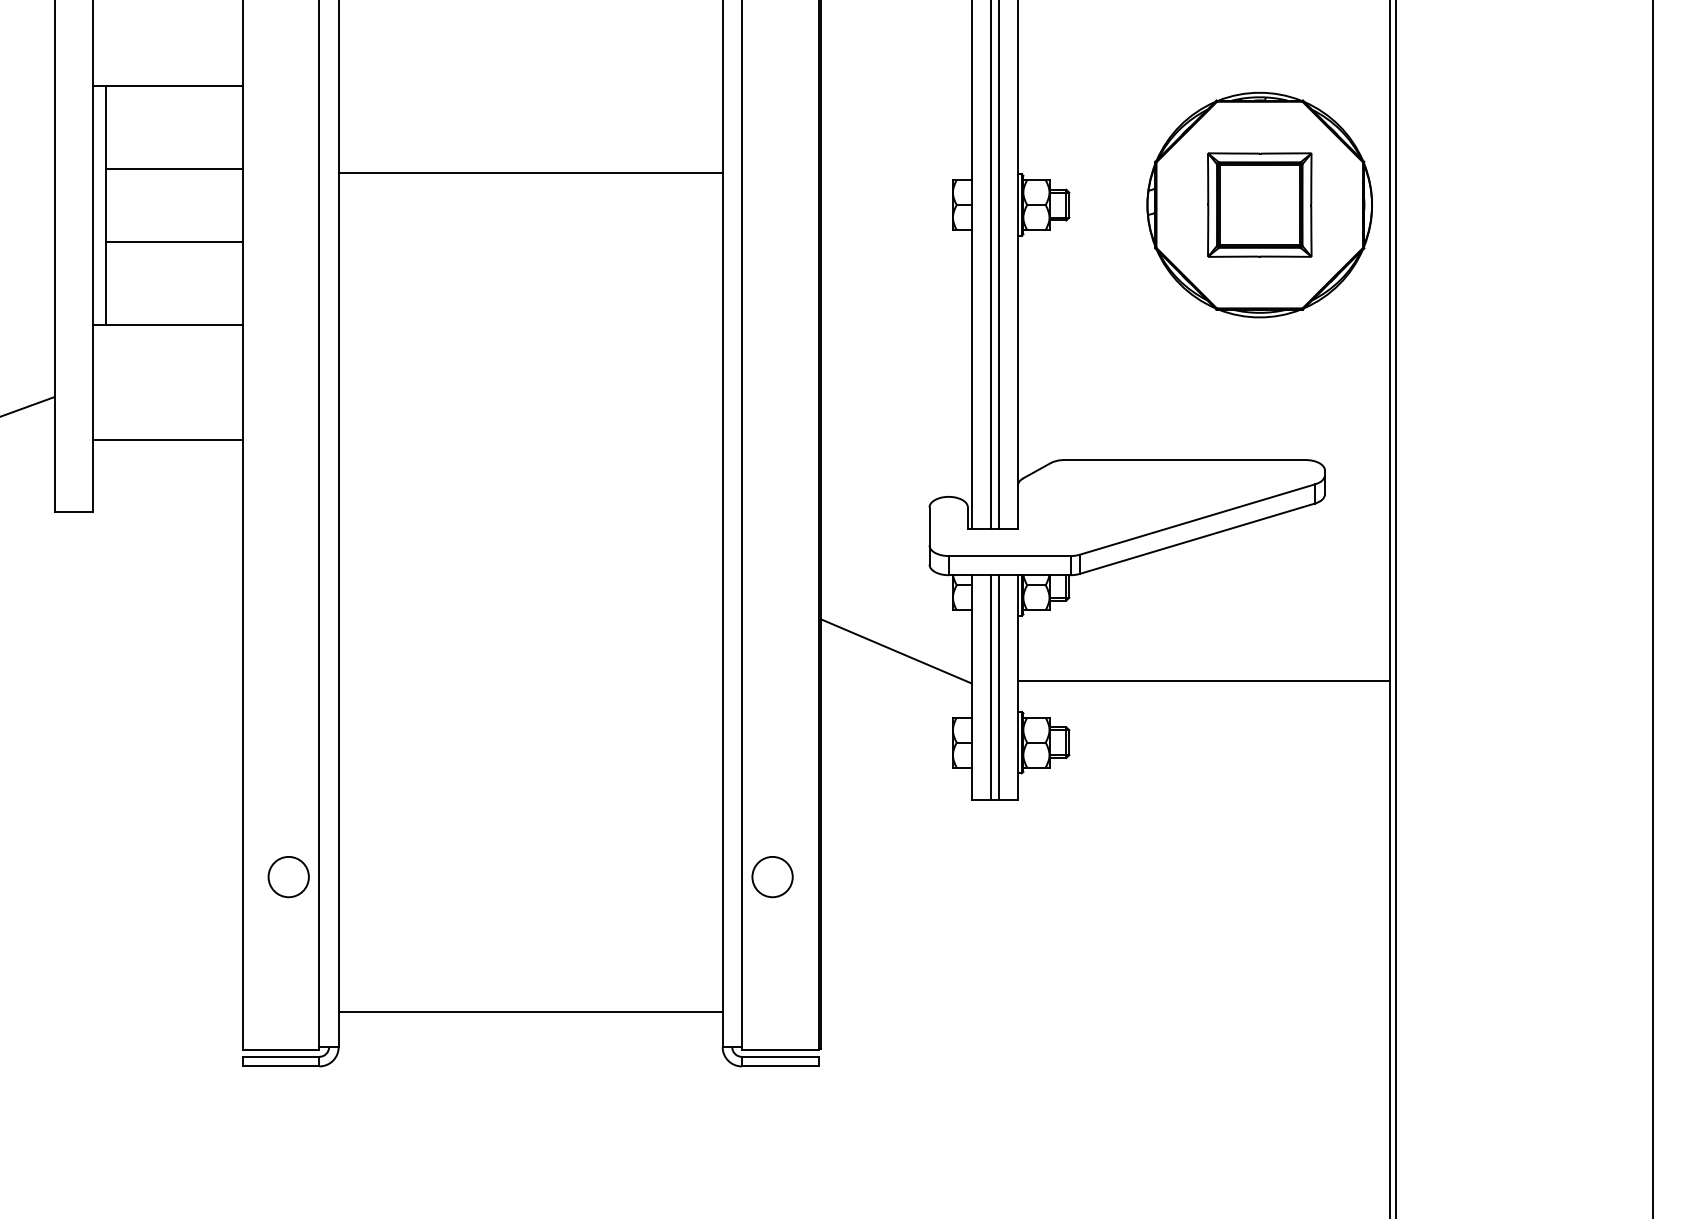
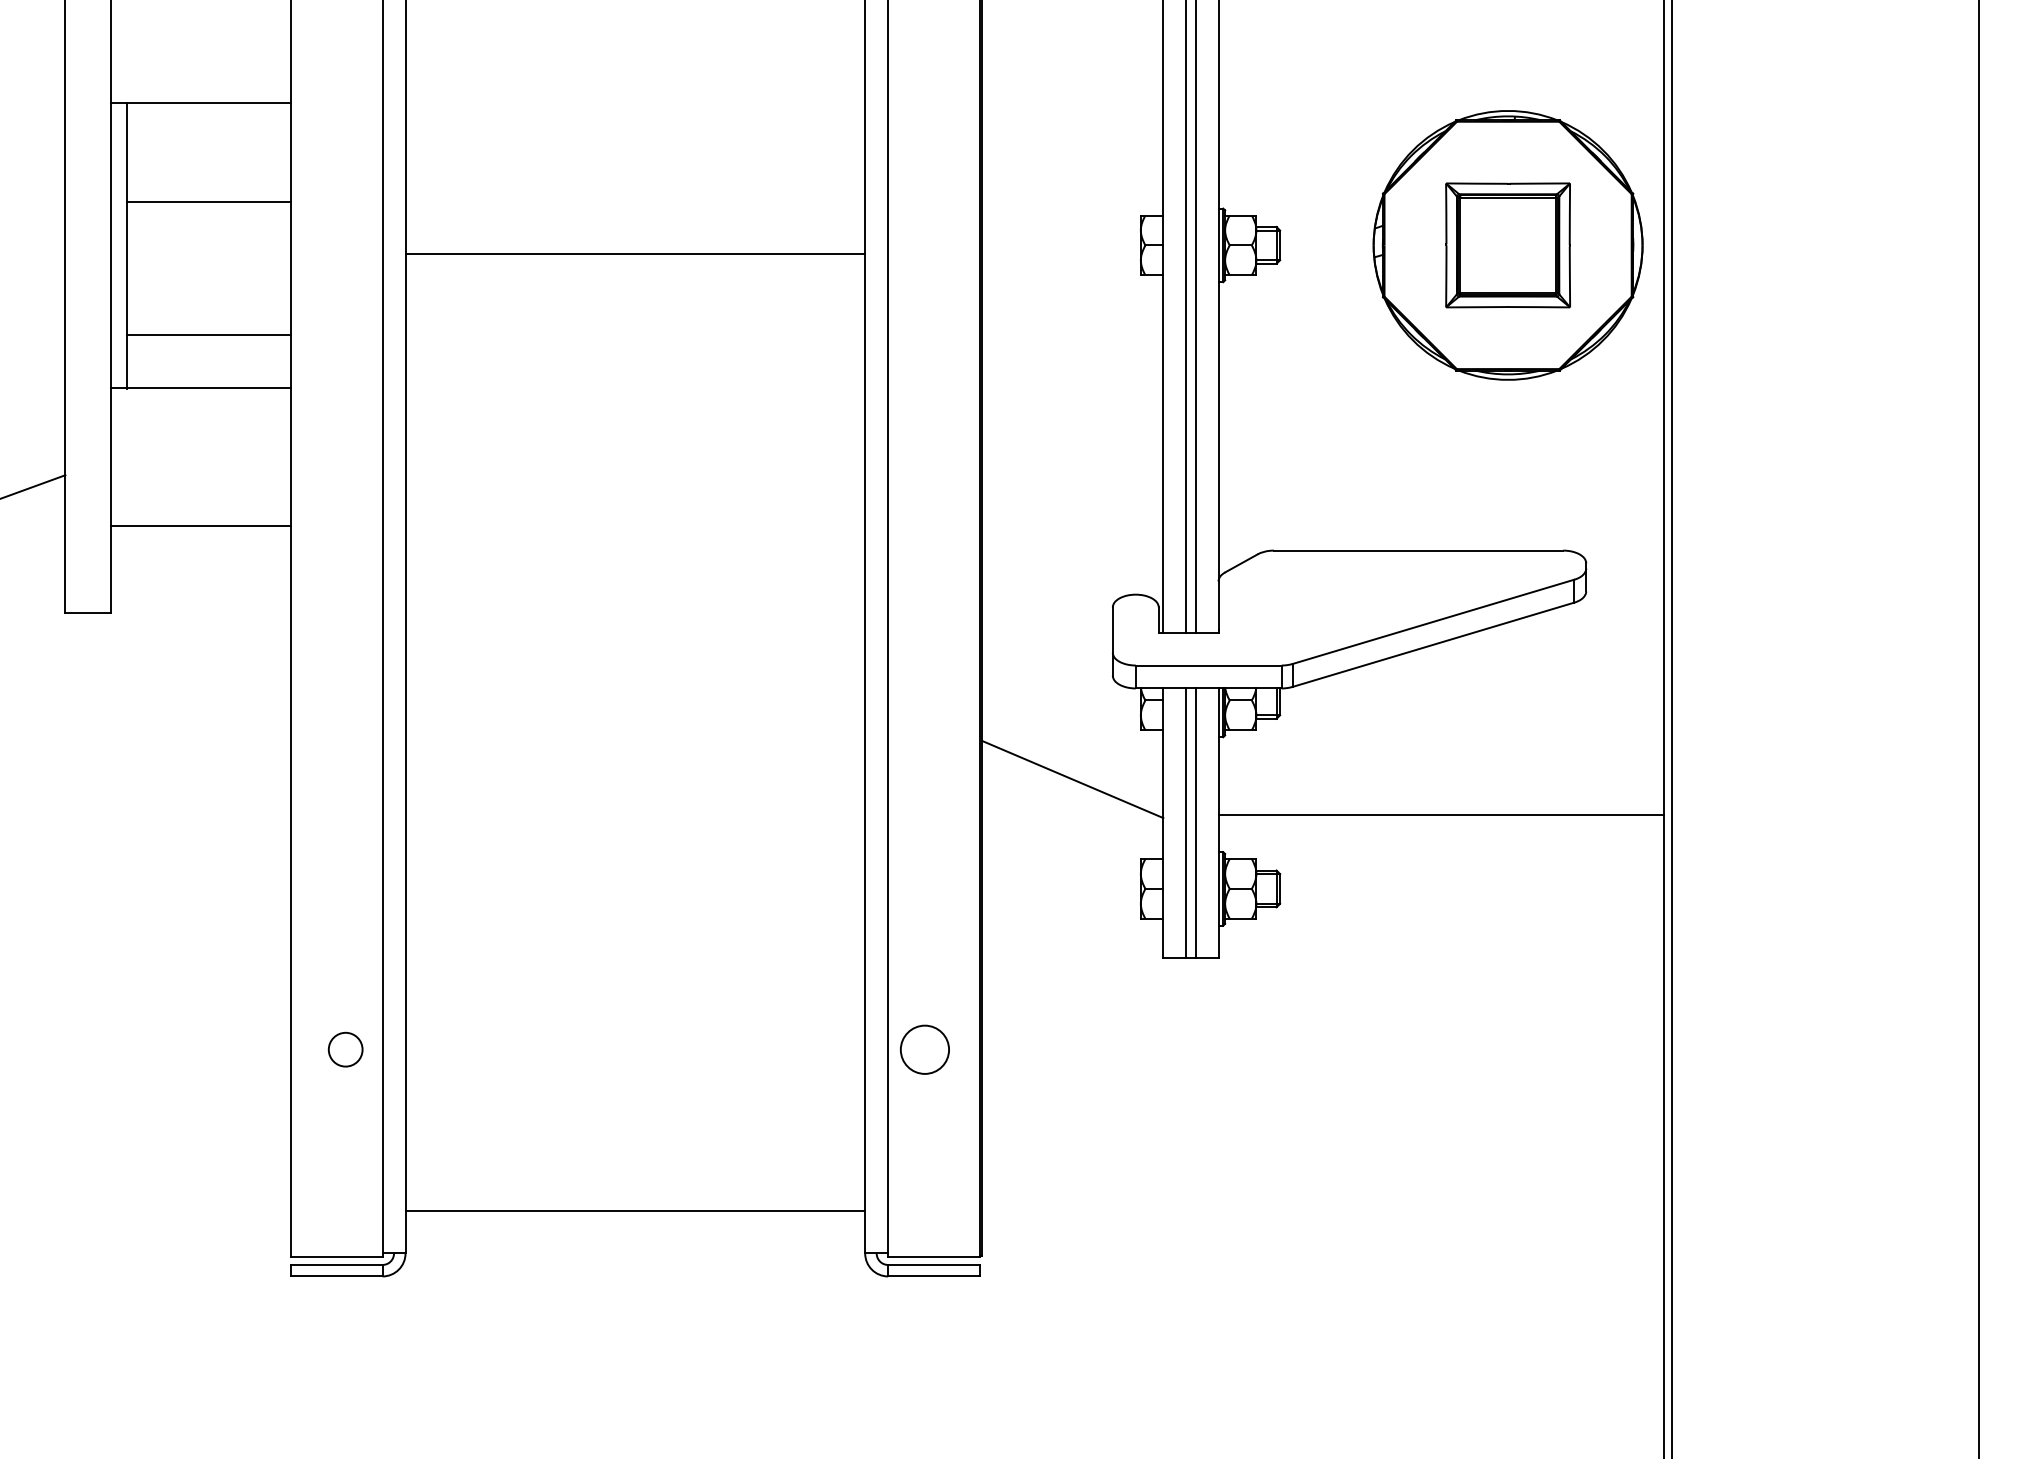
line: (530, 173) -> (635, 254), moved
line: (174, 241) -> (208, 335), moved
circle: (288, 876) -> (345, 1049), size x0.7

